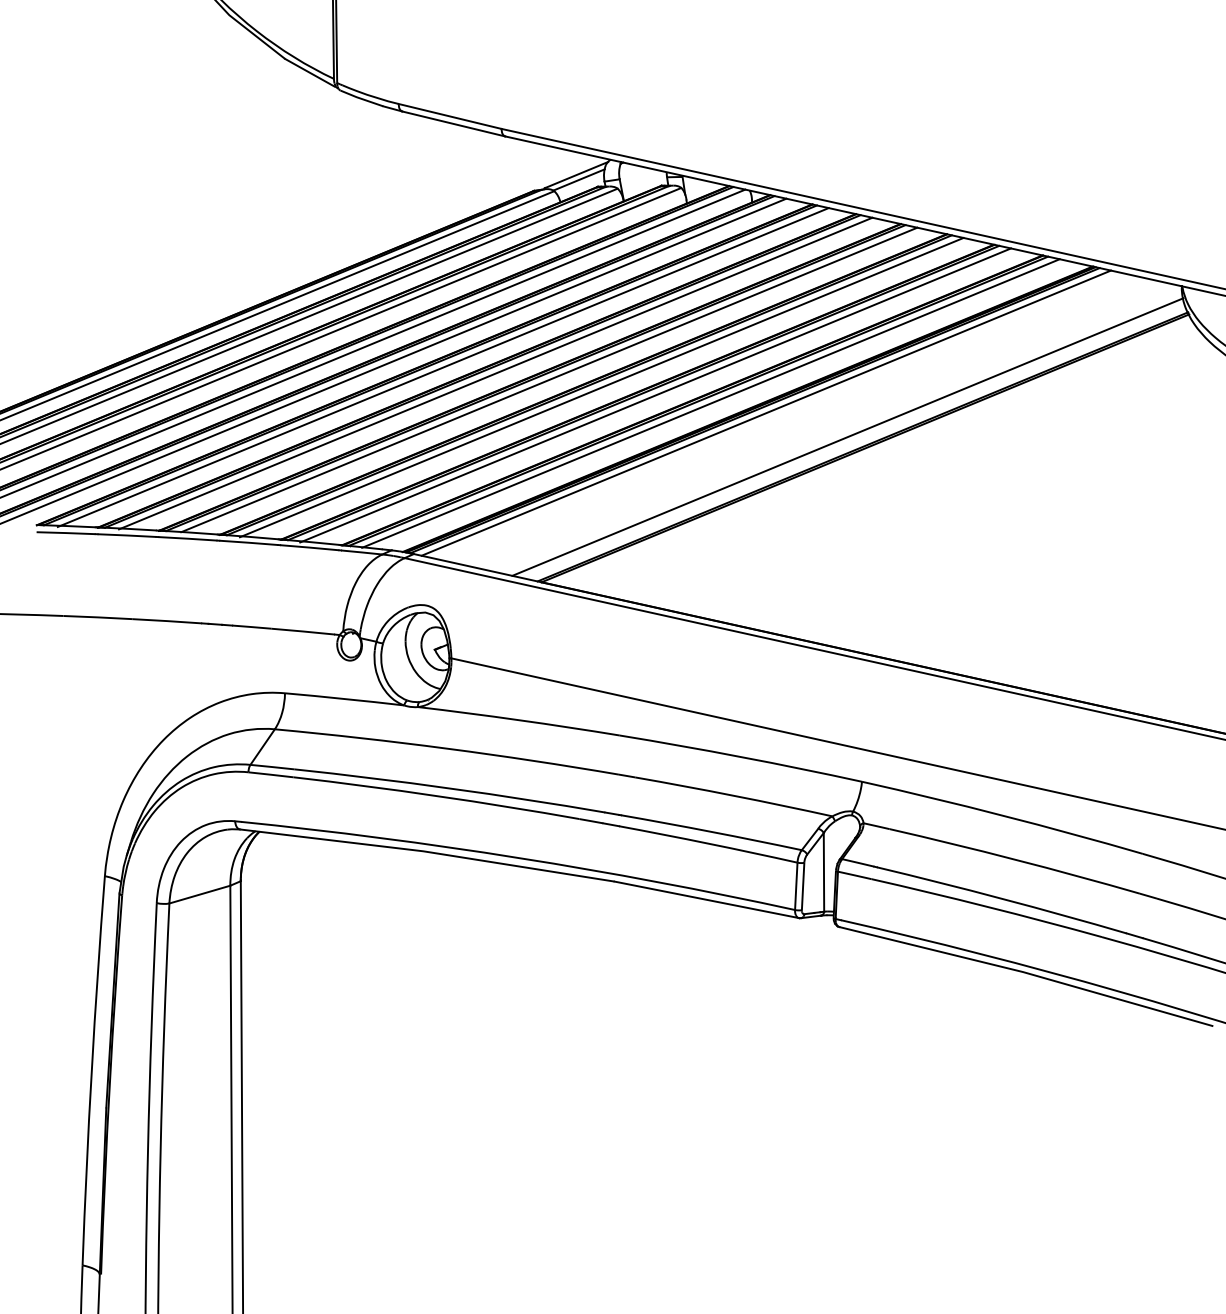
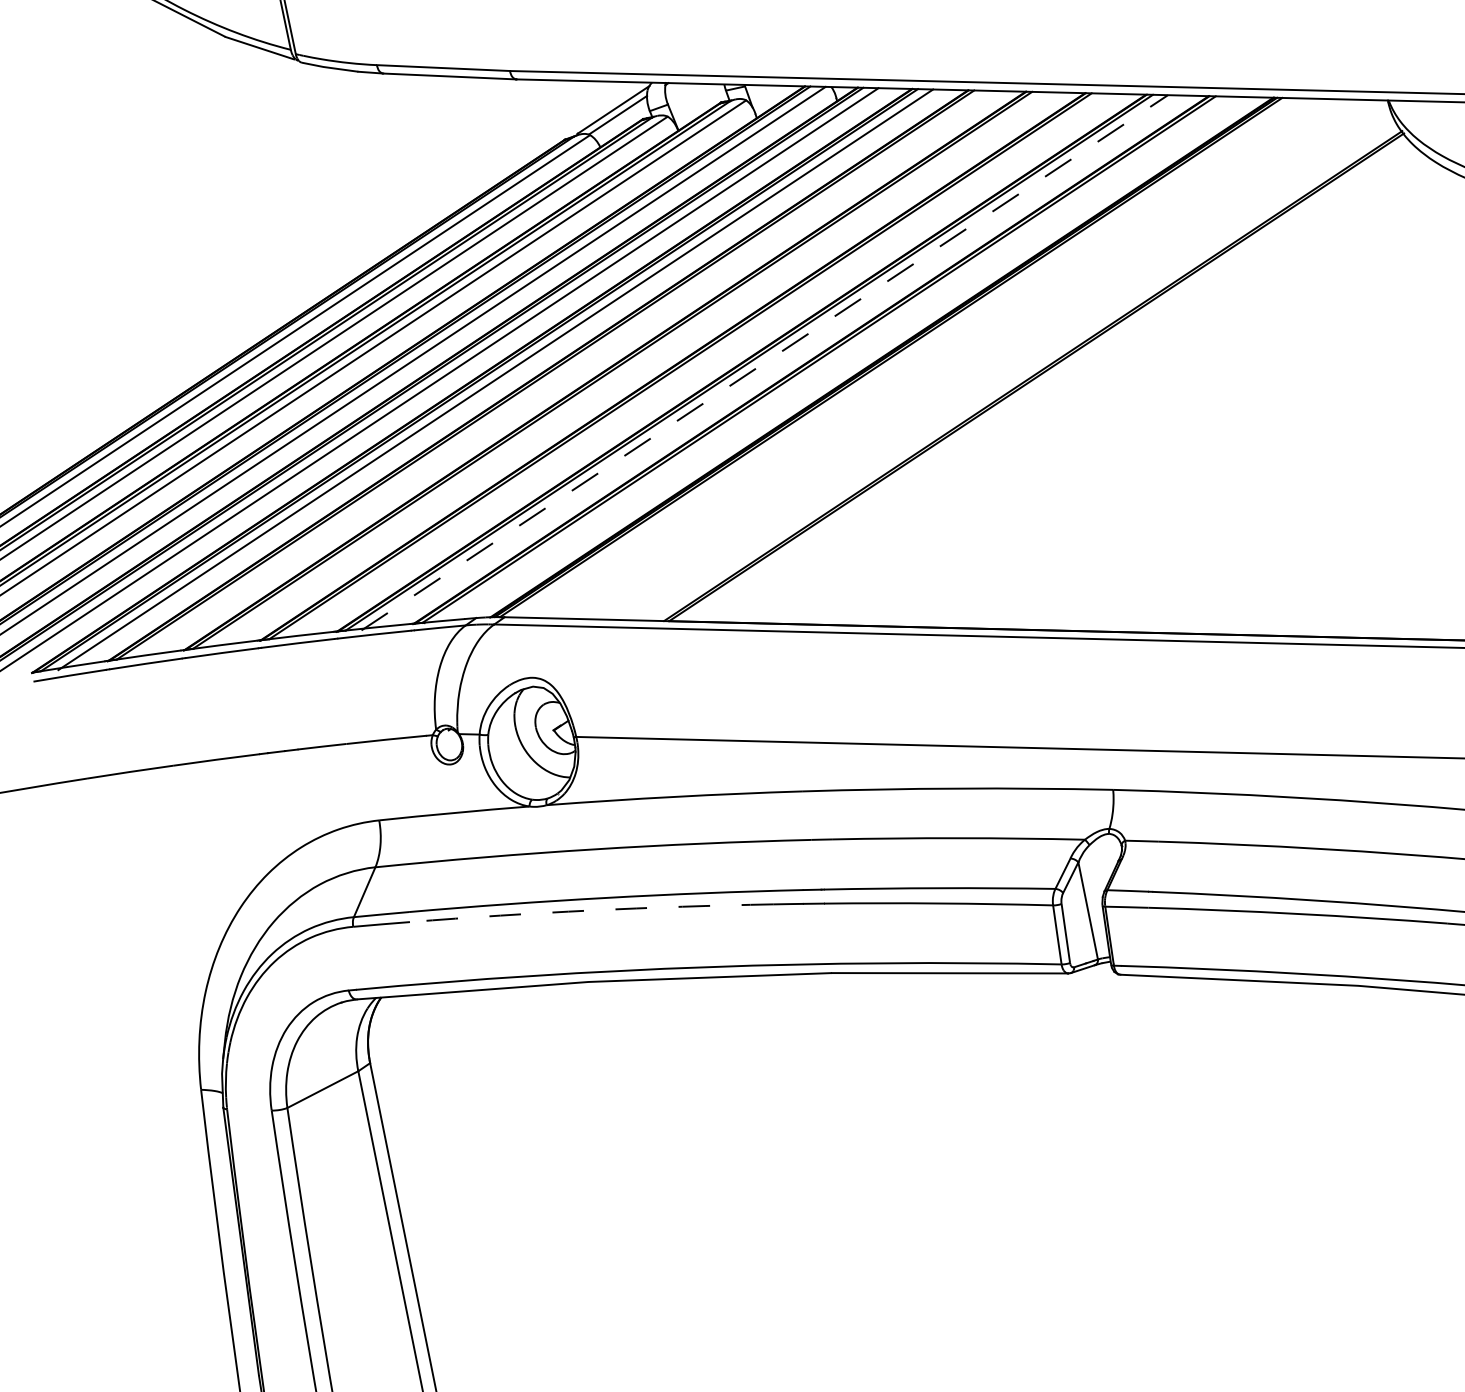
line: (495, 373) -> (561, 374), removed
line: (549, 379) -> (629, 368), removed
line: (601, 387) -> (695, 366), removed
line: (655, 395) -> (764, 362), solid -> dashed
line: (710, 403) -> (834, 359), removed
line: (765, 412) -> (904, 357), removed
line: (847, 436) -> (1011, 367), removed
arc: (436, 796) -> (591, 911), solid -> dashed

